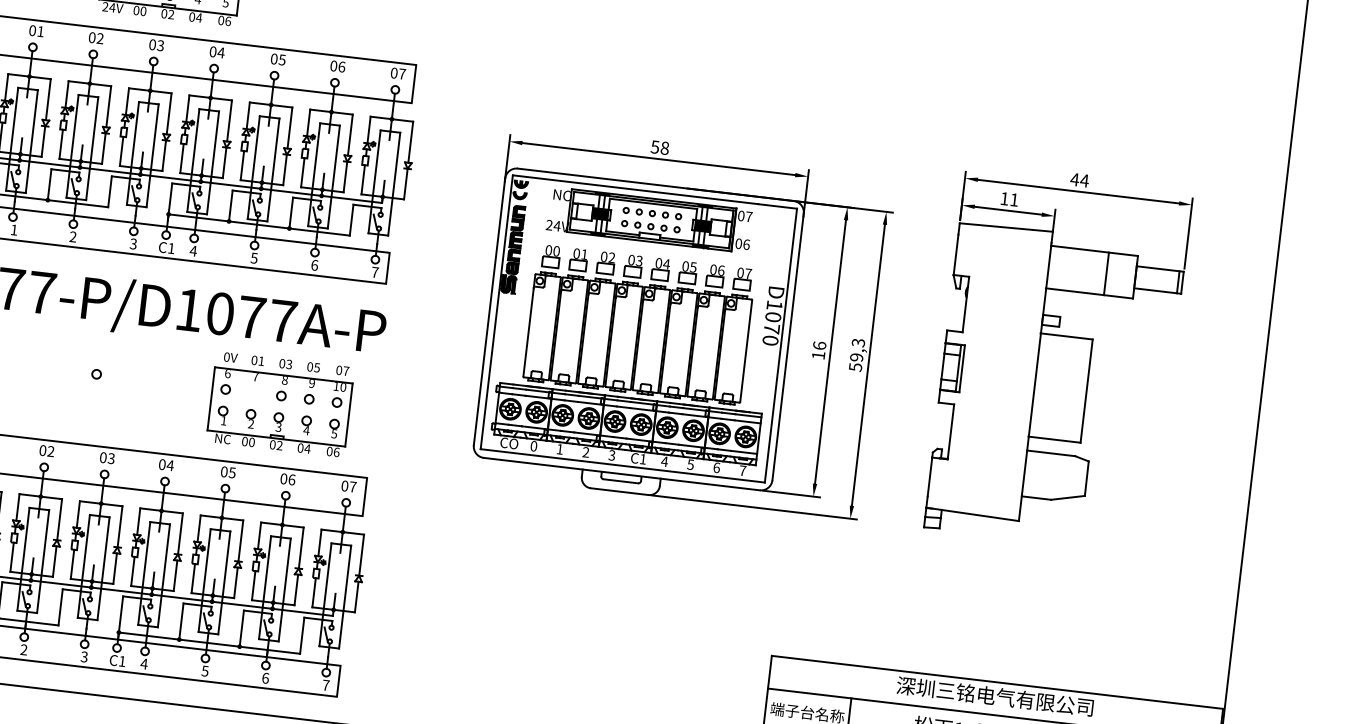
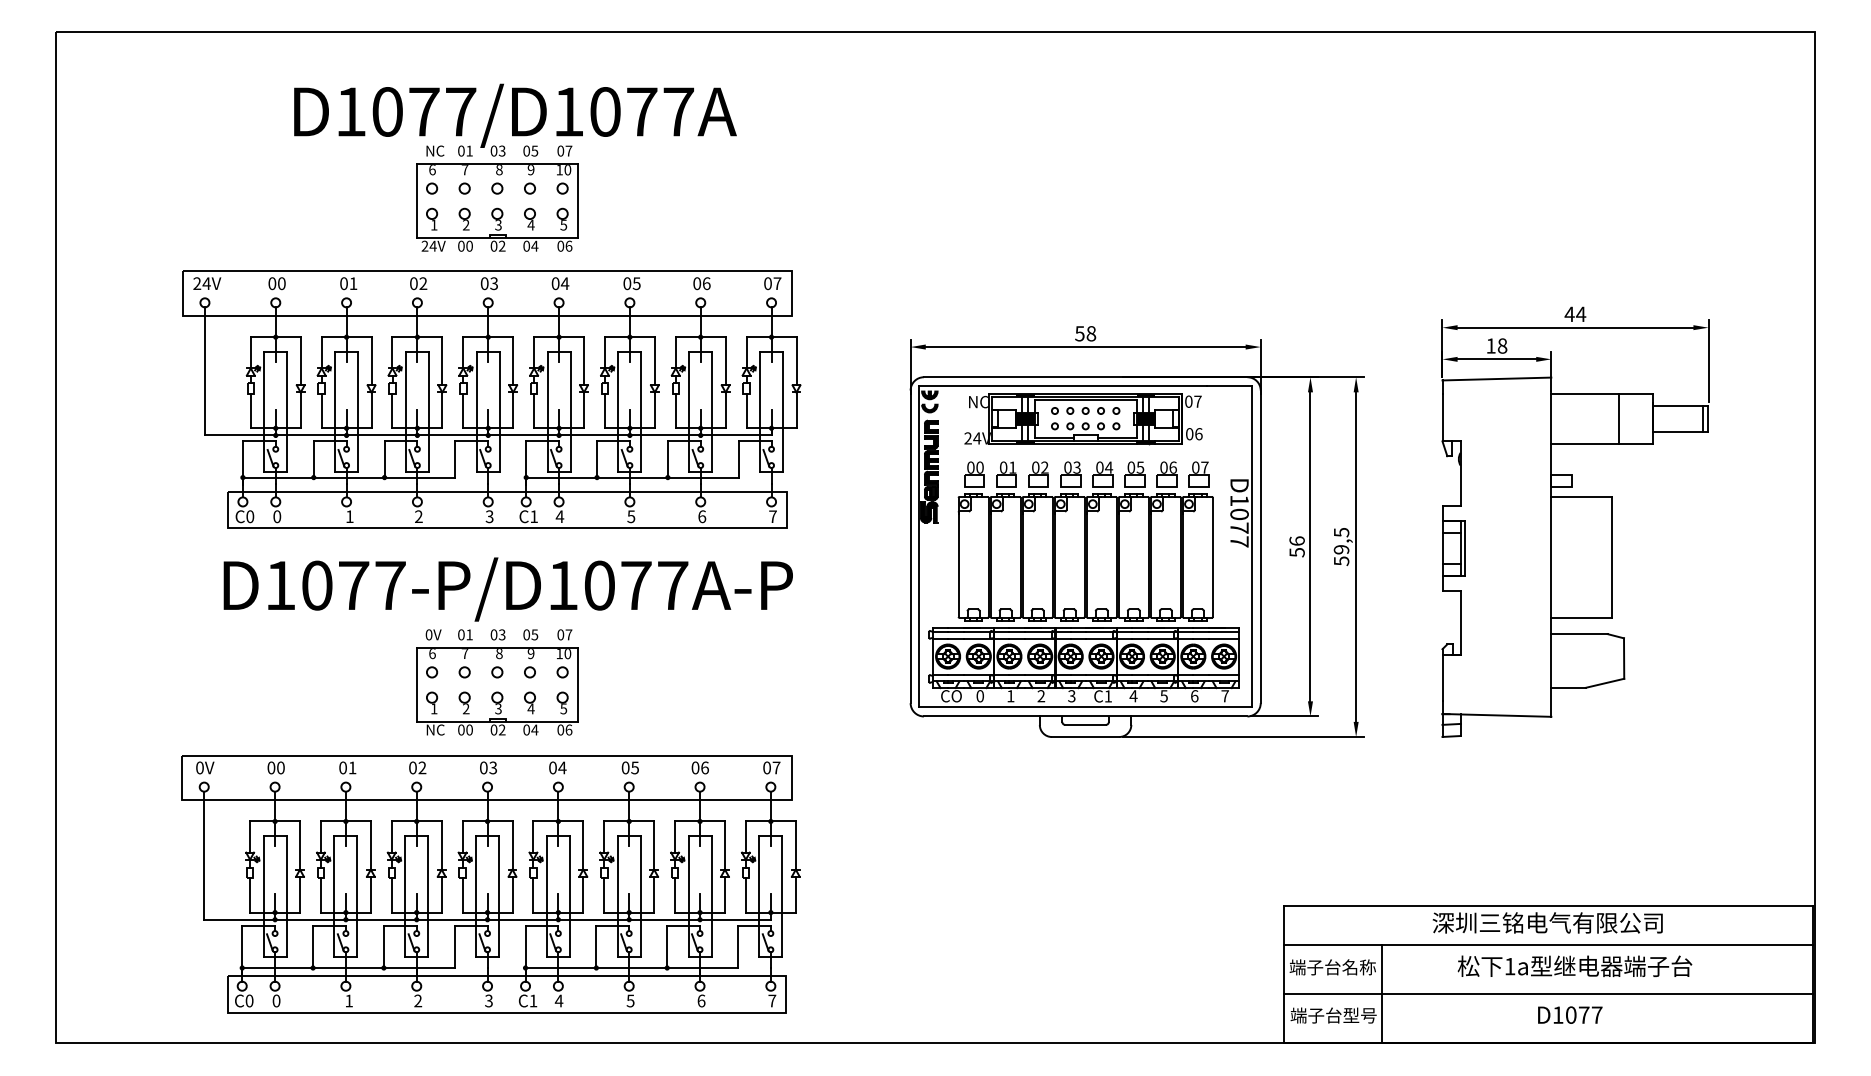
text: (1014, 199) -> (1502, 345), 11 -> 18
text: (770, 340) -> (1239, 541), D1070 -> D1077
text: (857, 342) -> (1340, 532), 59,3 -> 59,5
text: (818, 355) -> (1296, 552), 16 -> 56
part: (280, 404) -> (497, 682), moved

